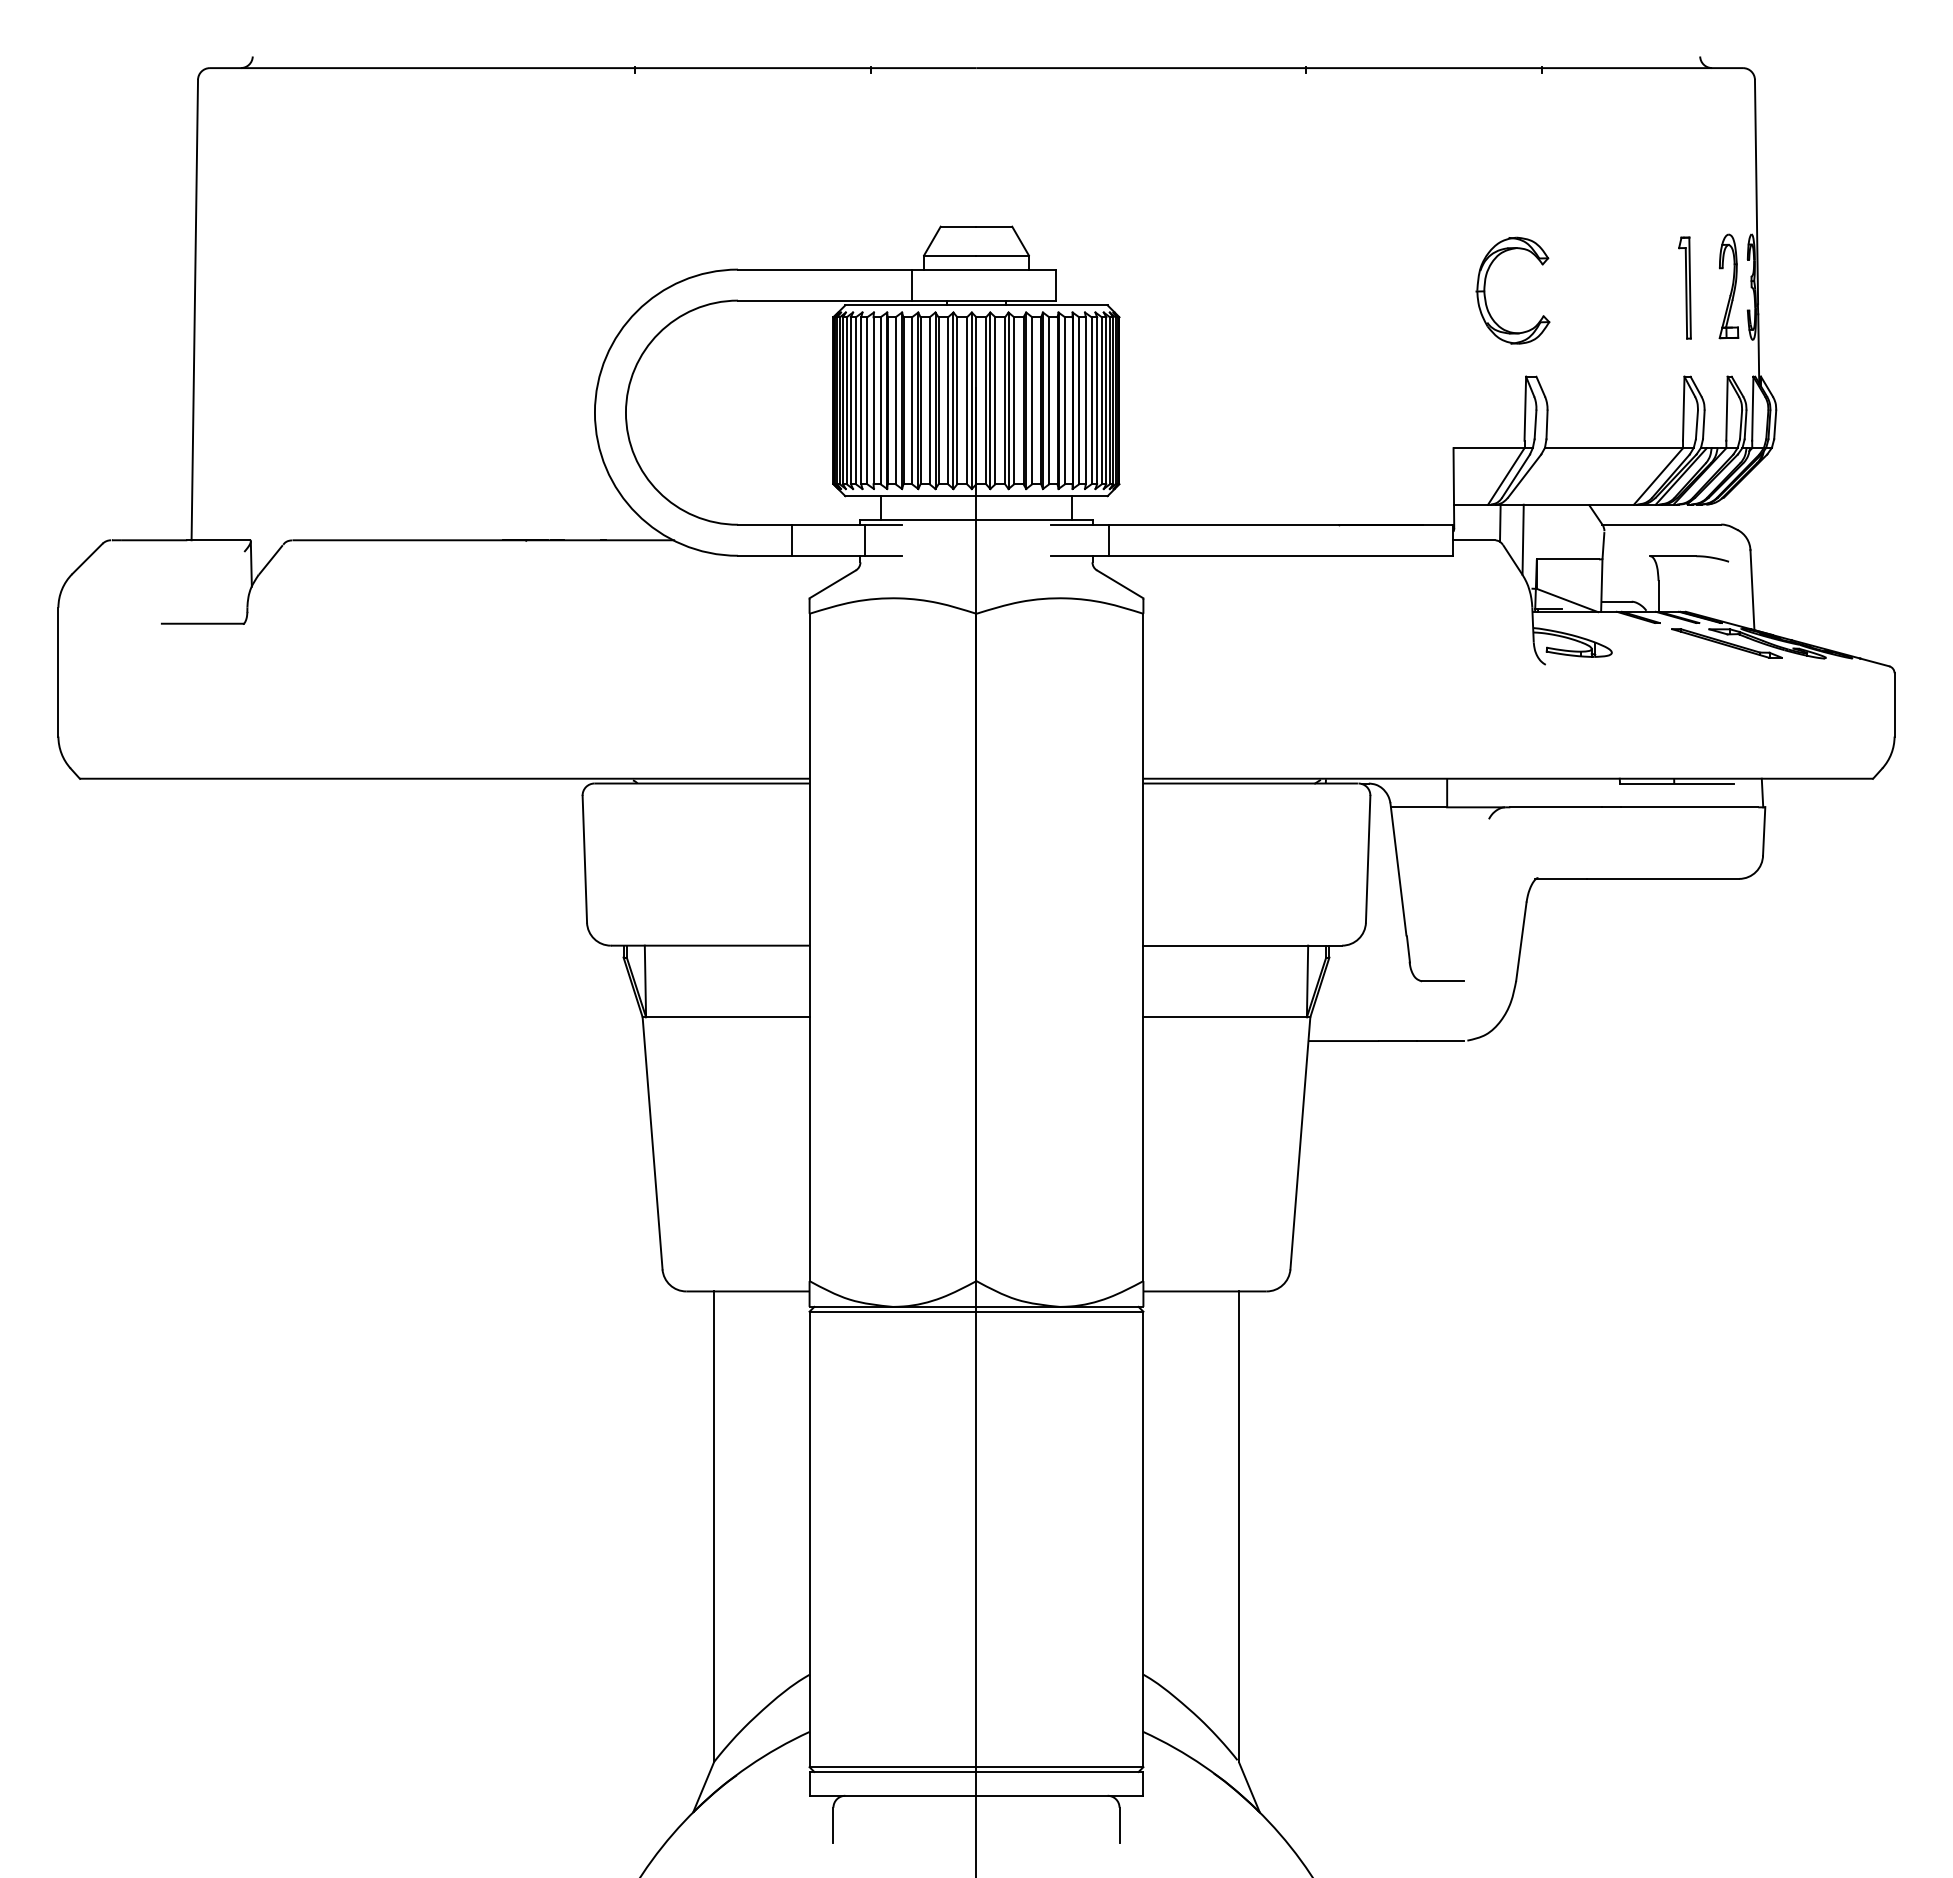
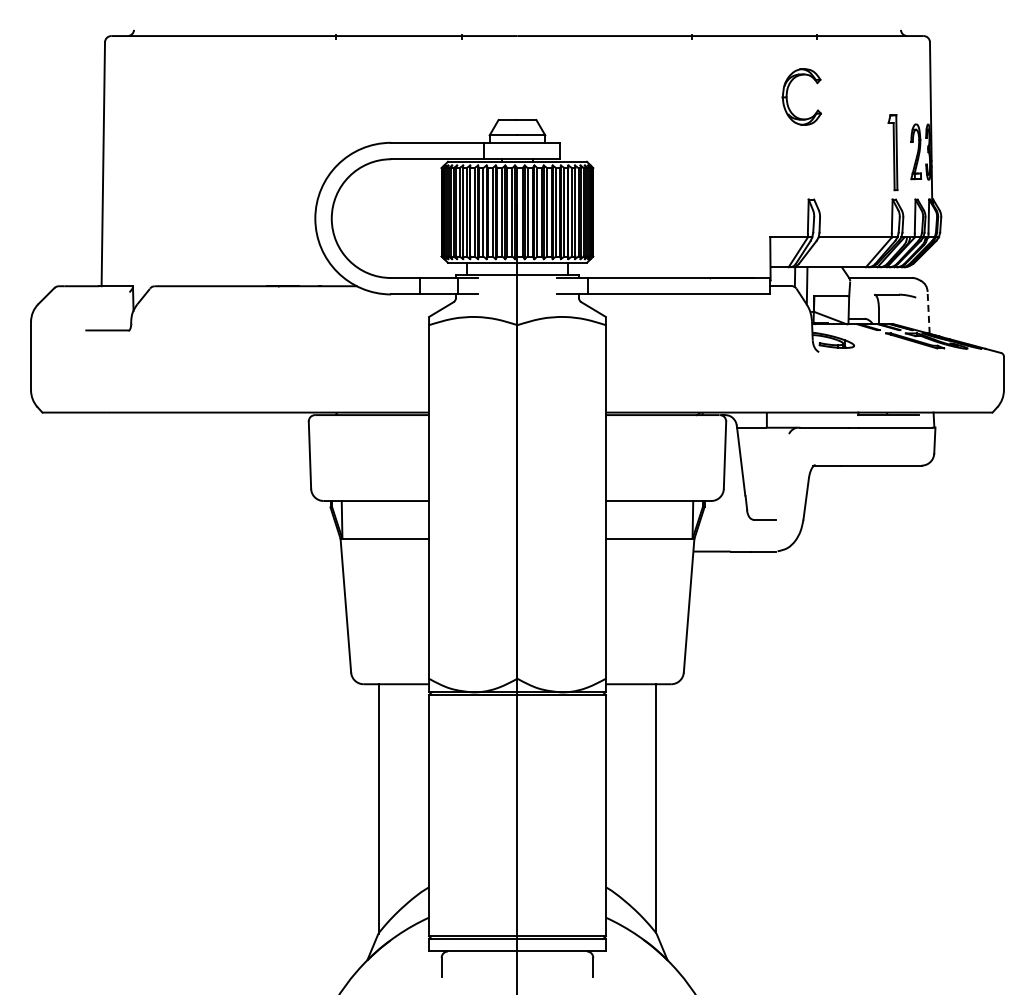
part: (1684, 287) -> (892, 152), size x1.4
part: (1486, 289) -> (787, 96), moved
line: (1752, 589) -> (928, 312), solid -> dashed

